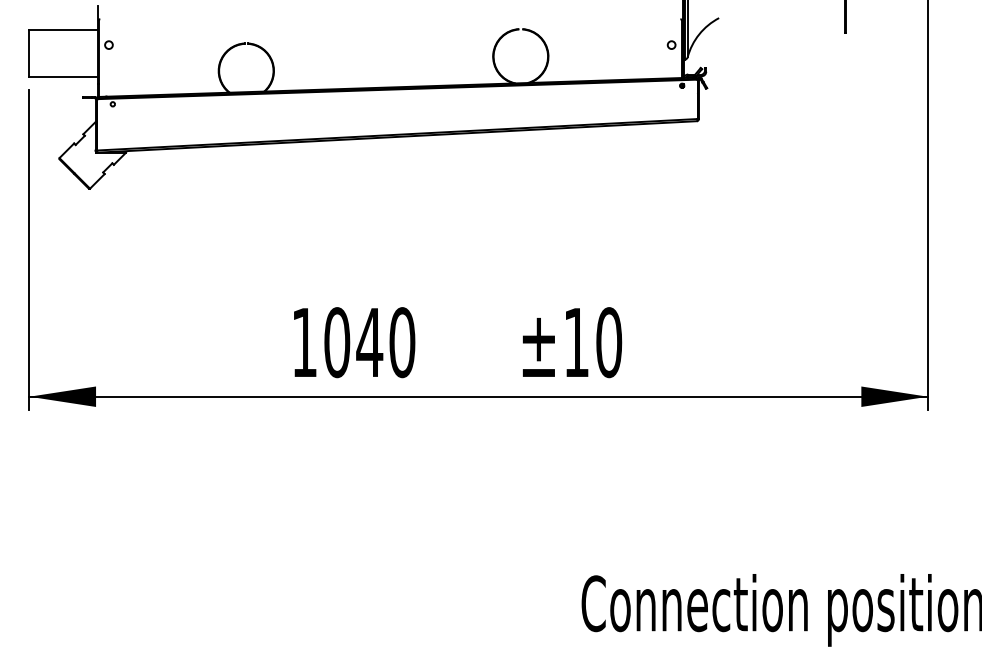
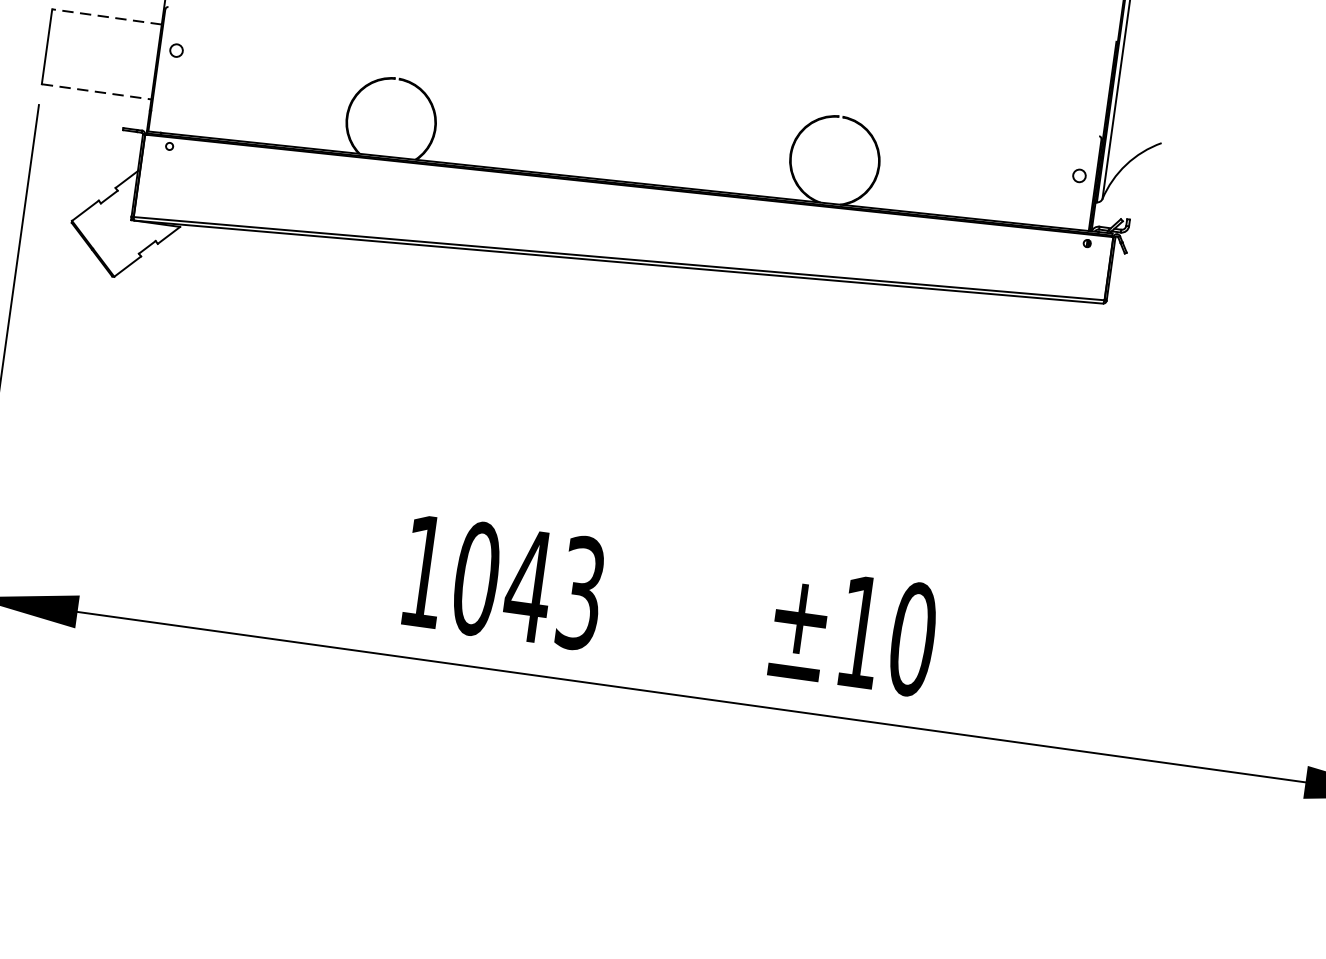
line: (63, 30) -> (106, 17), solid -> dashed
line: (64, 77) -> (97, 92), solid -> dashed
text: (402, 342) -> (581, 593), 1040 -> 1043

